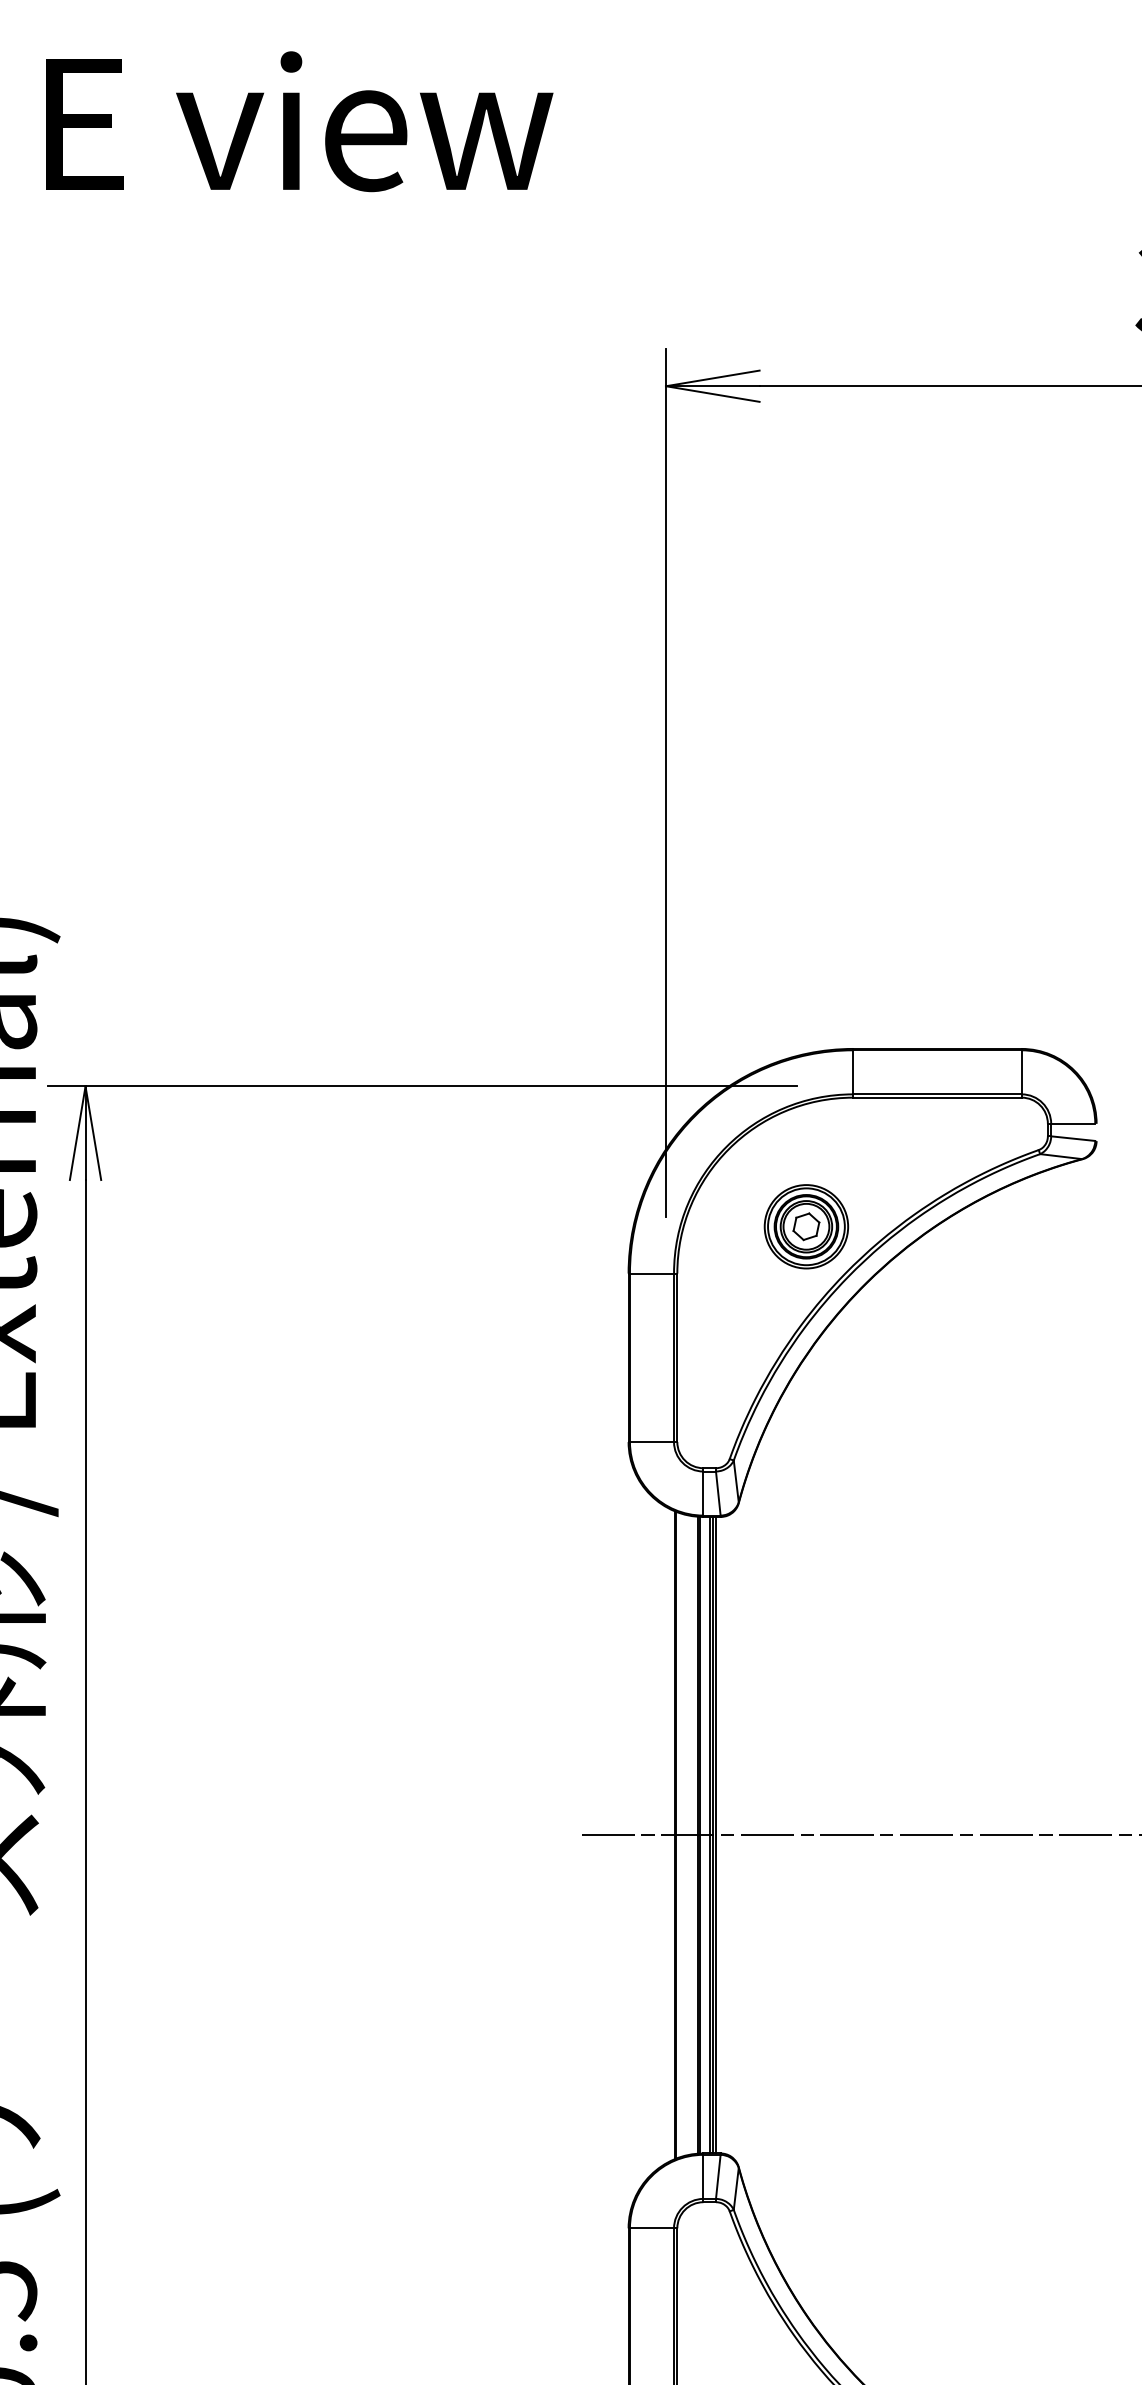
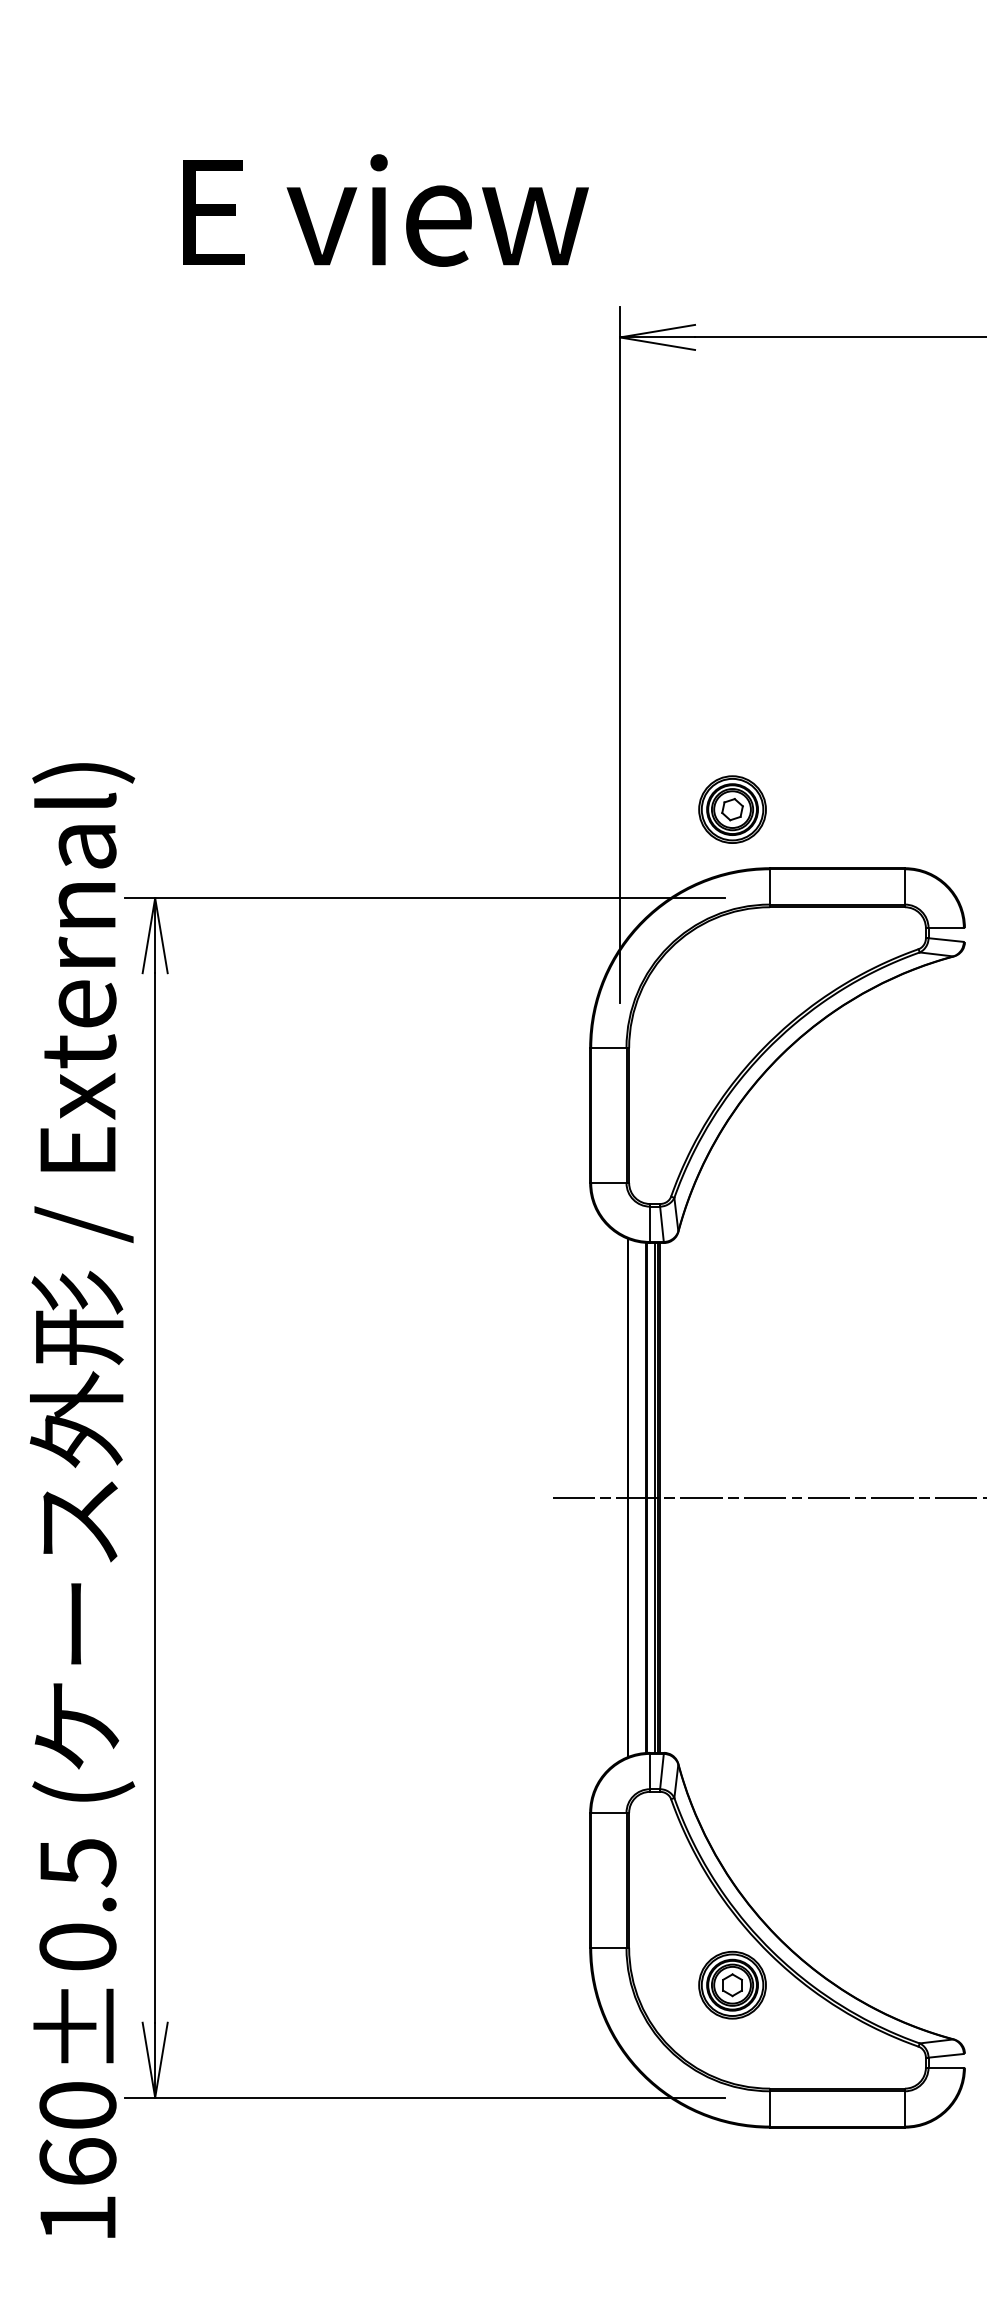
text: (299, 121) -> (385, 210), moved
part: (806, 1226) -> (732, 809), moved

